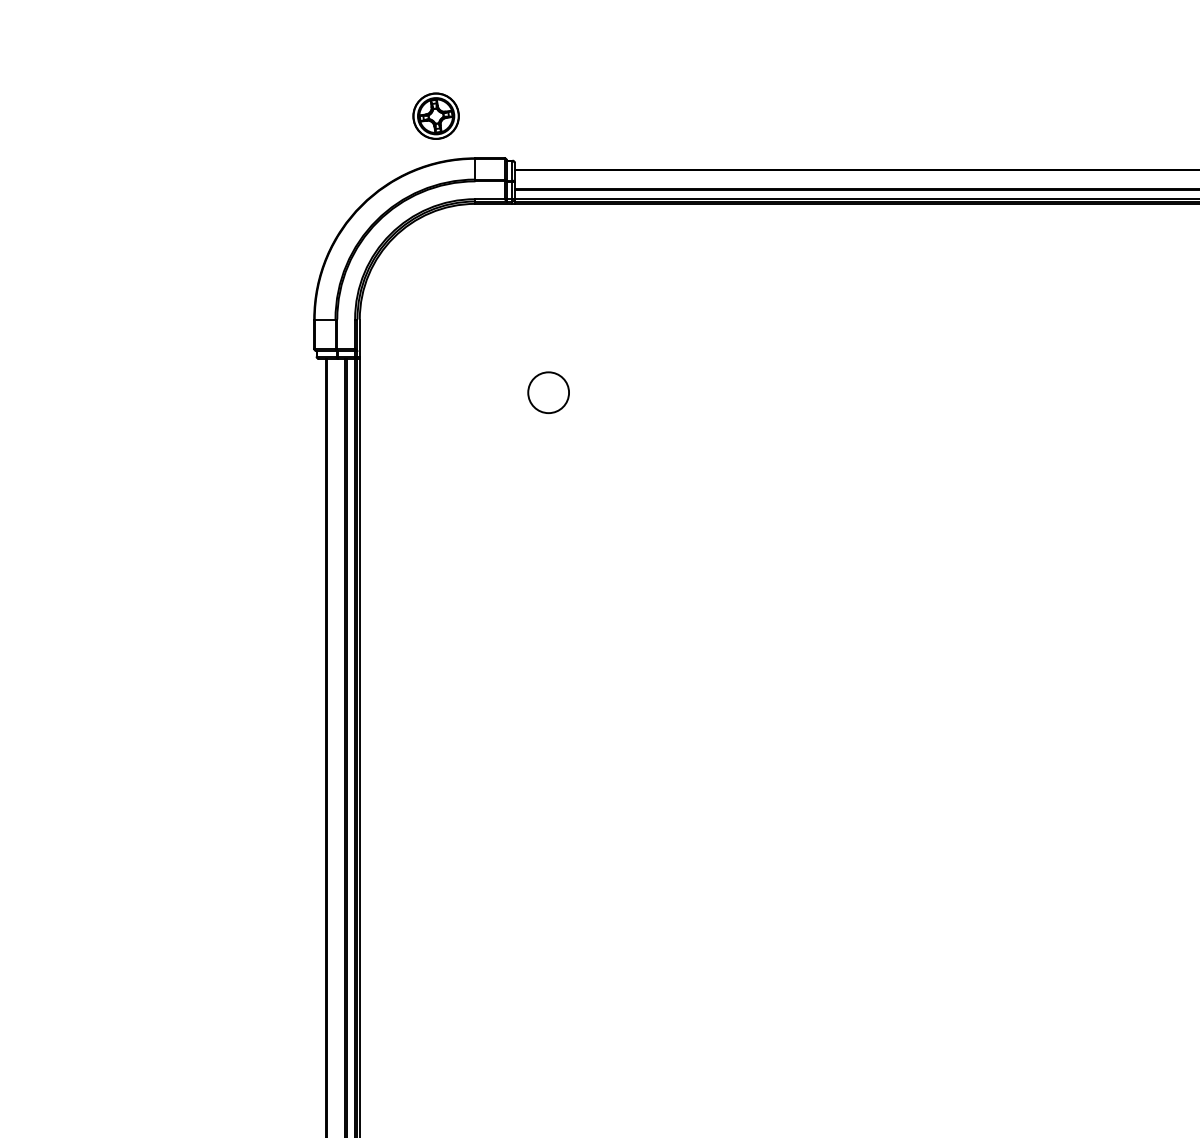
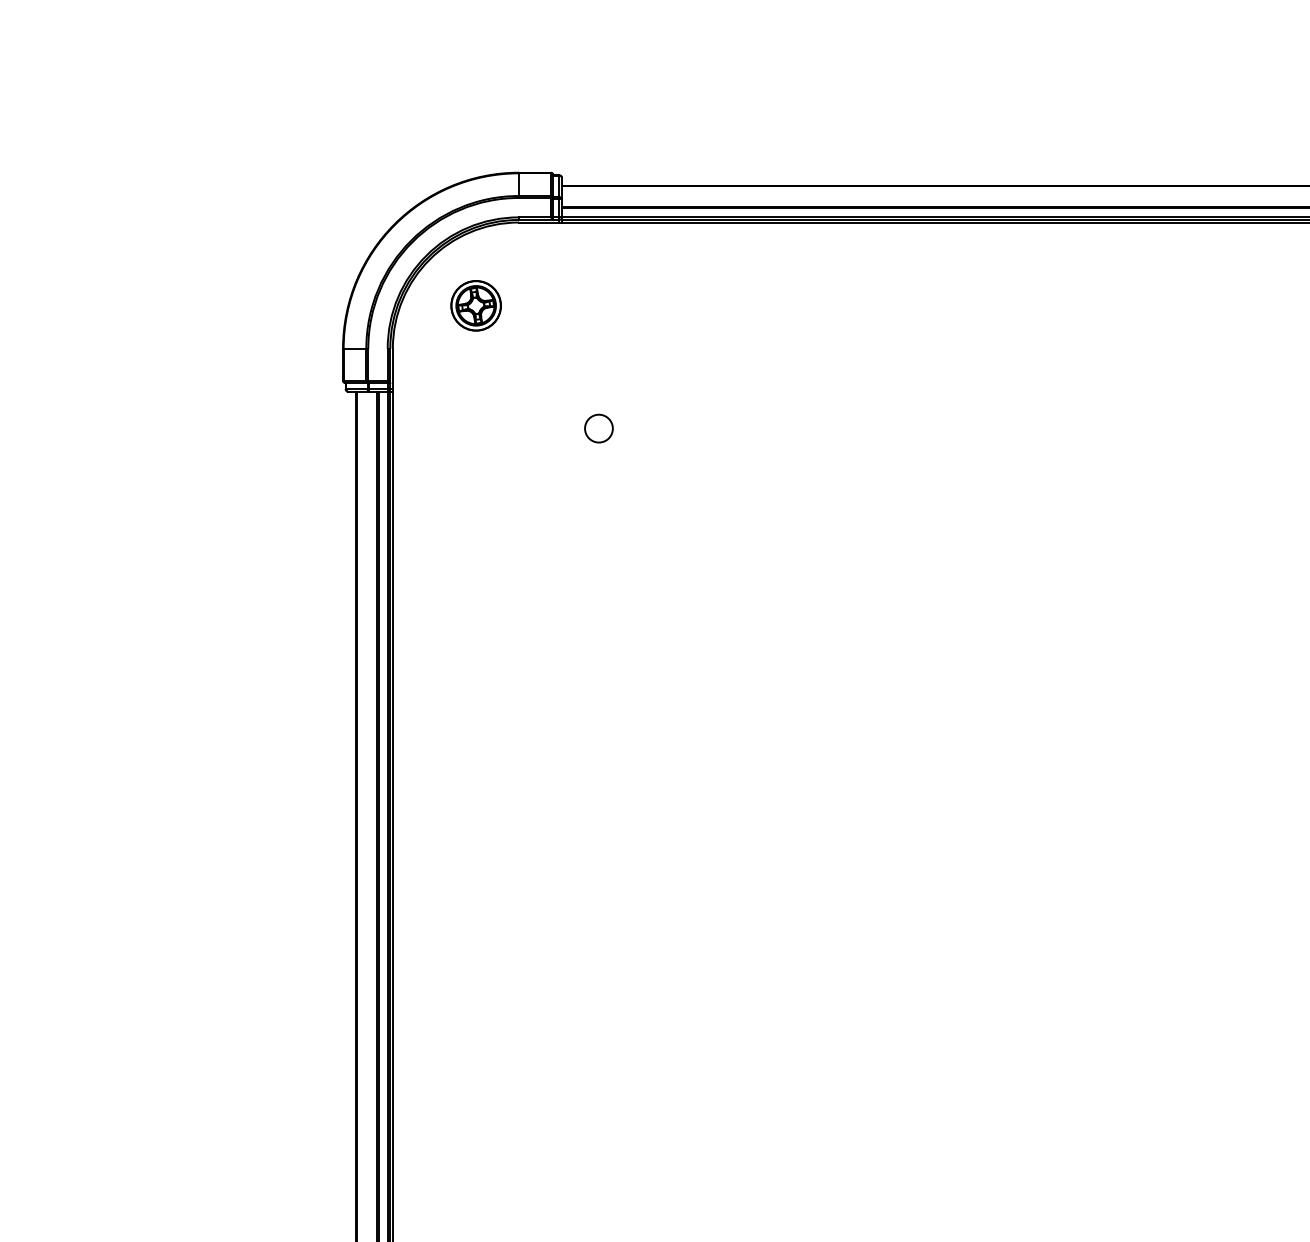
part: (435, 115) -> (475, 305), moved
circle: (548, 392) -> (598, 428), size x0.62

